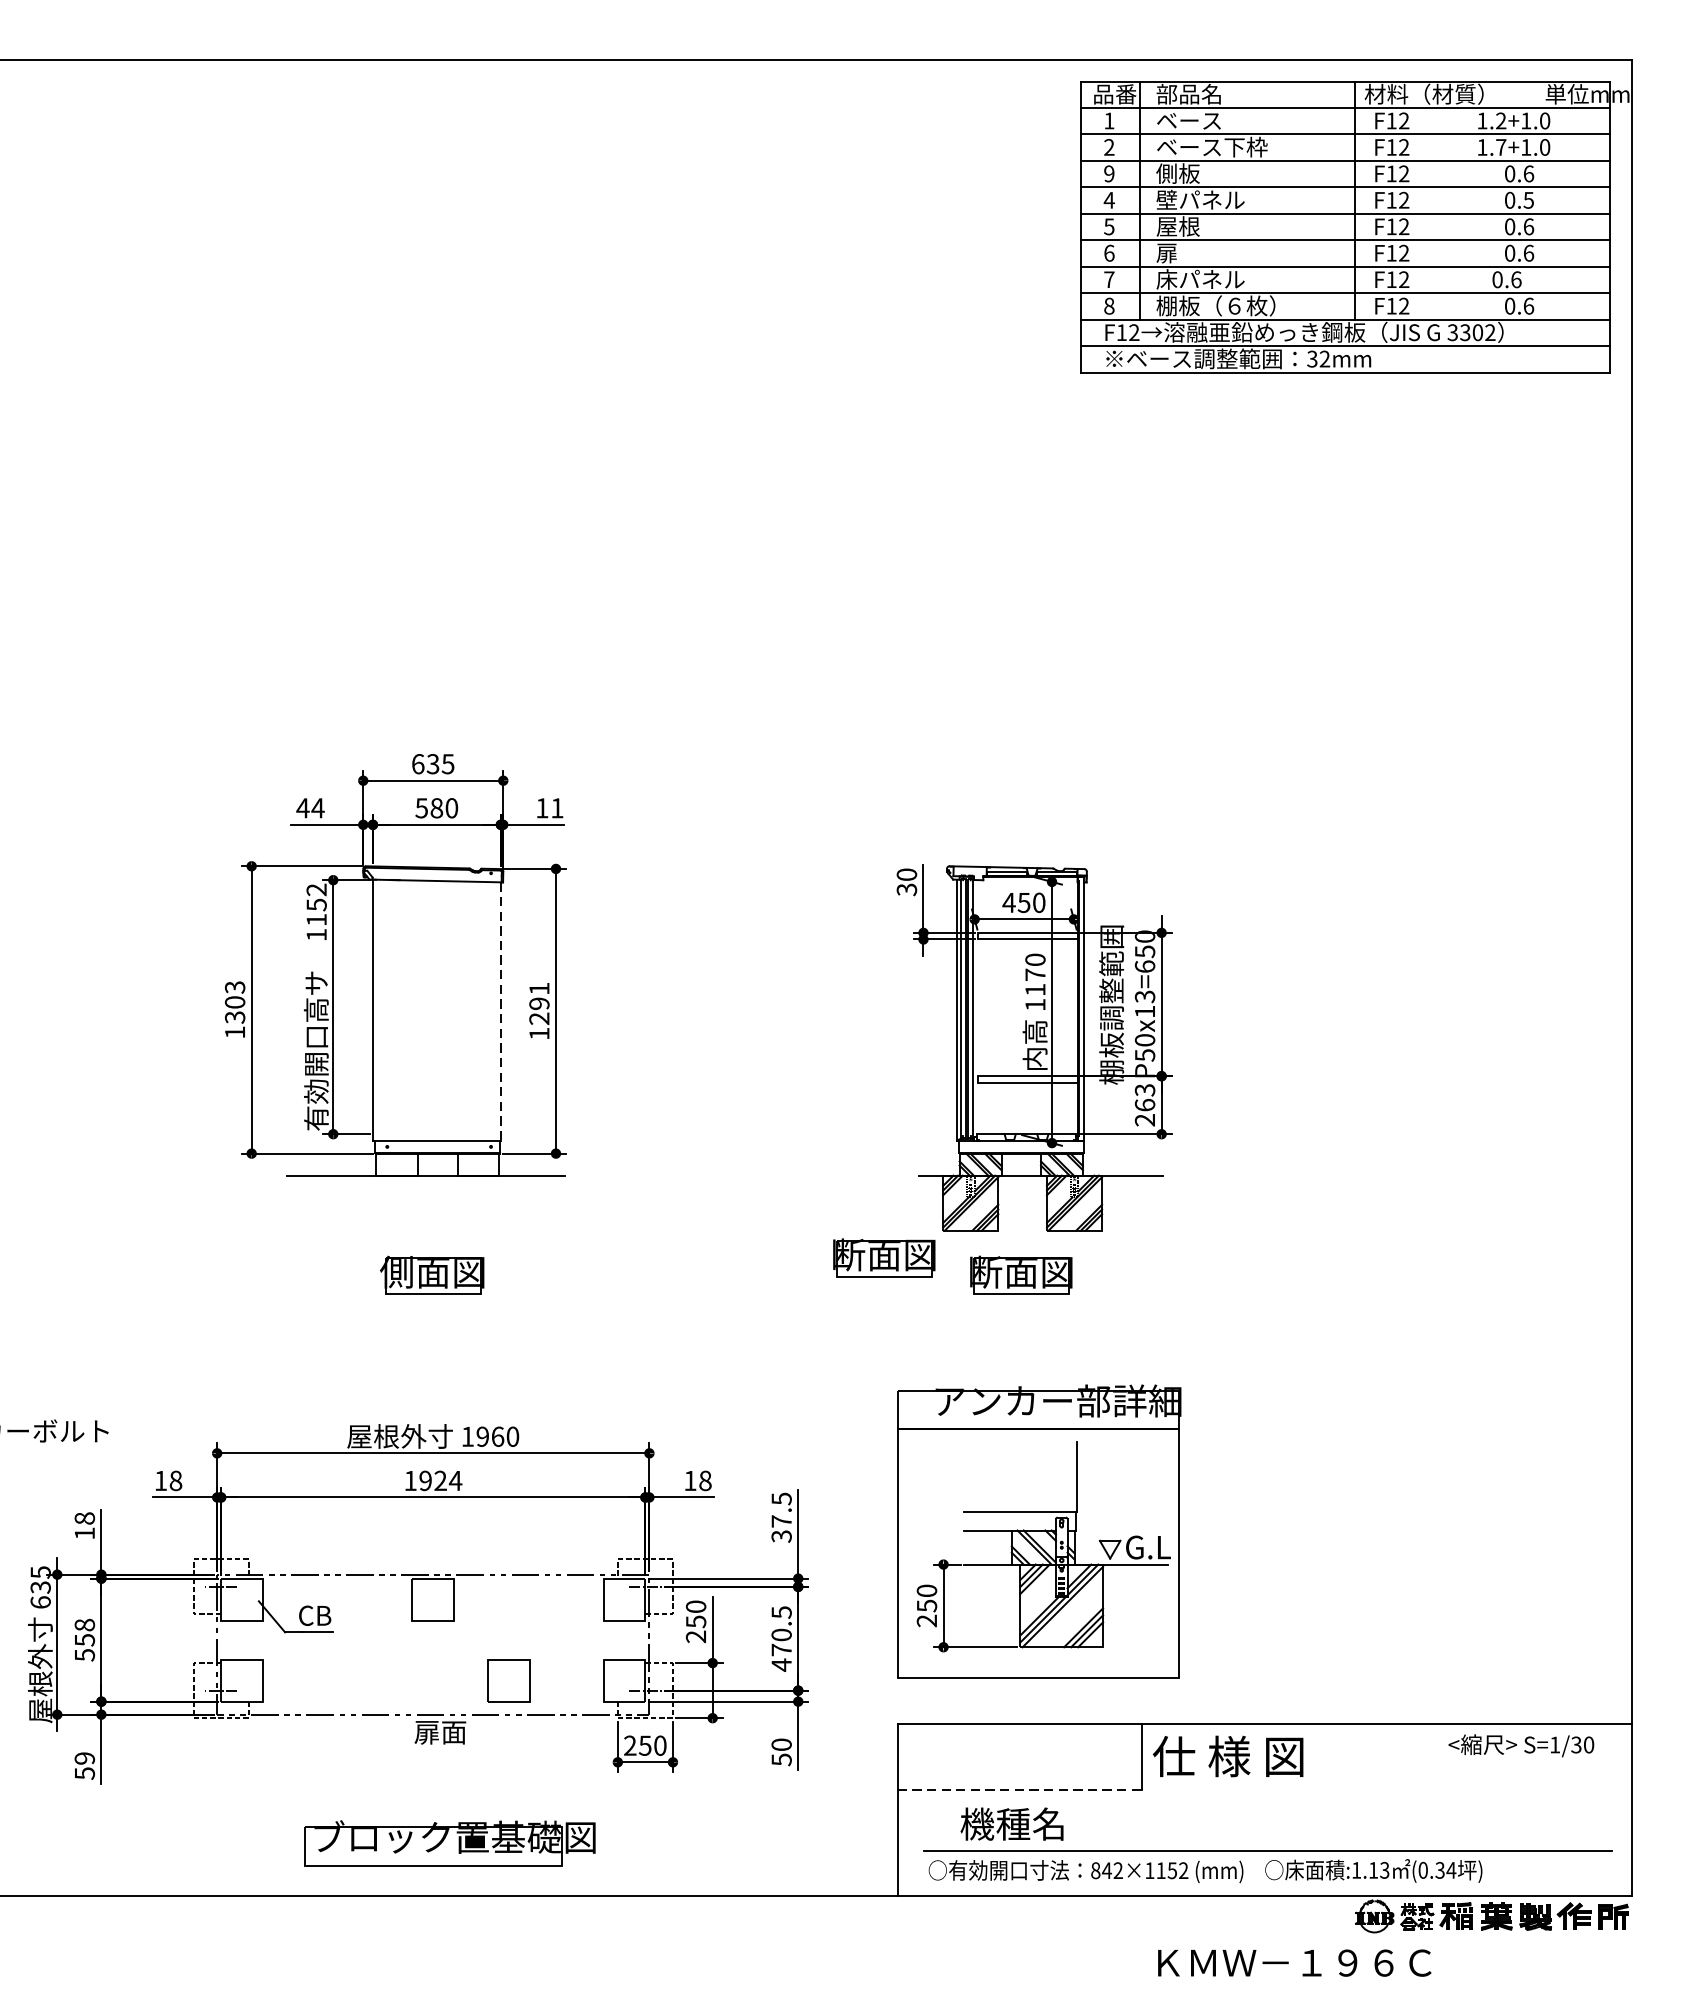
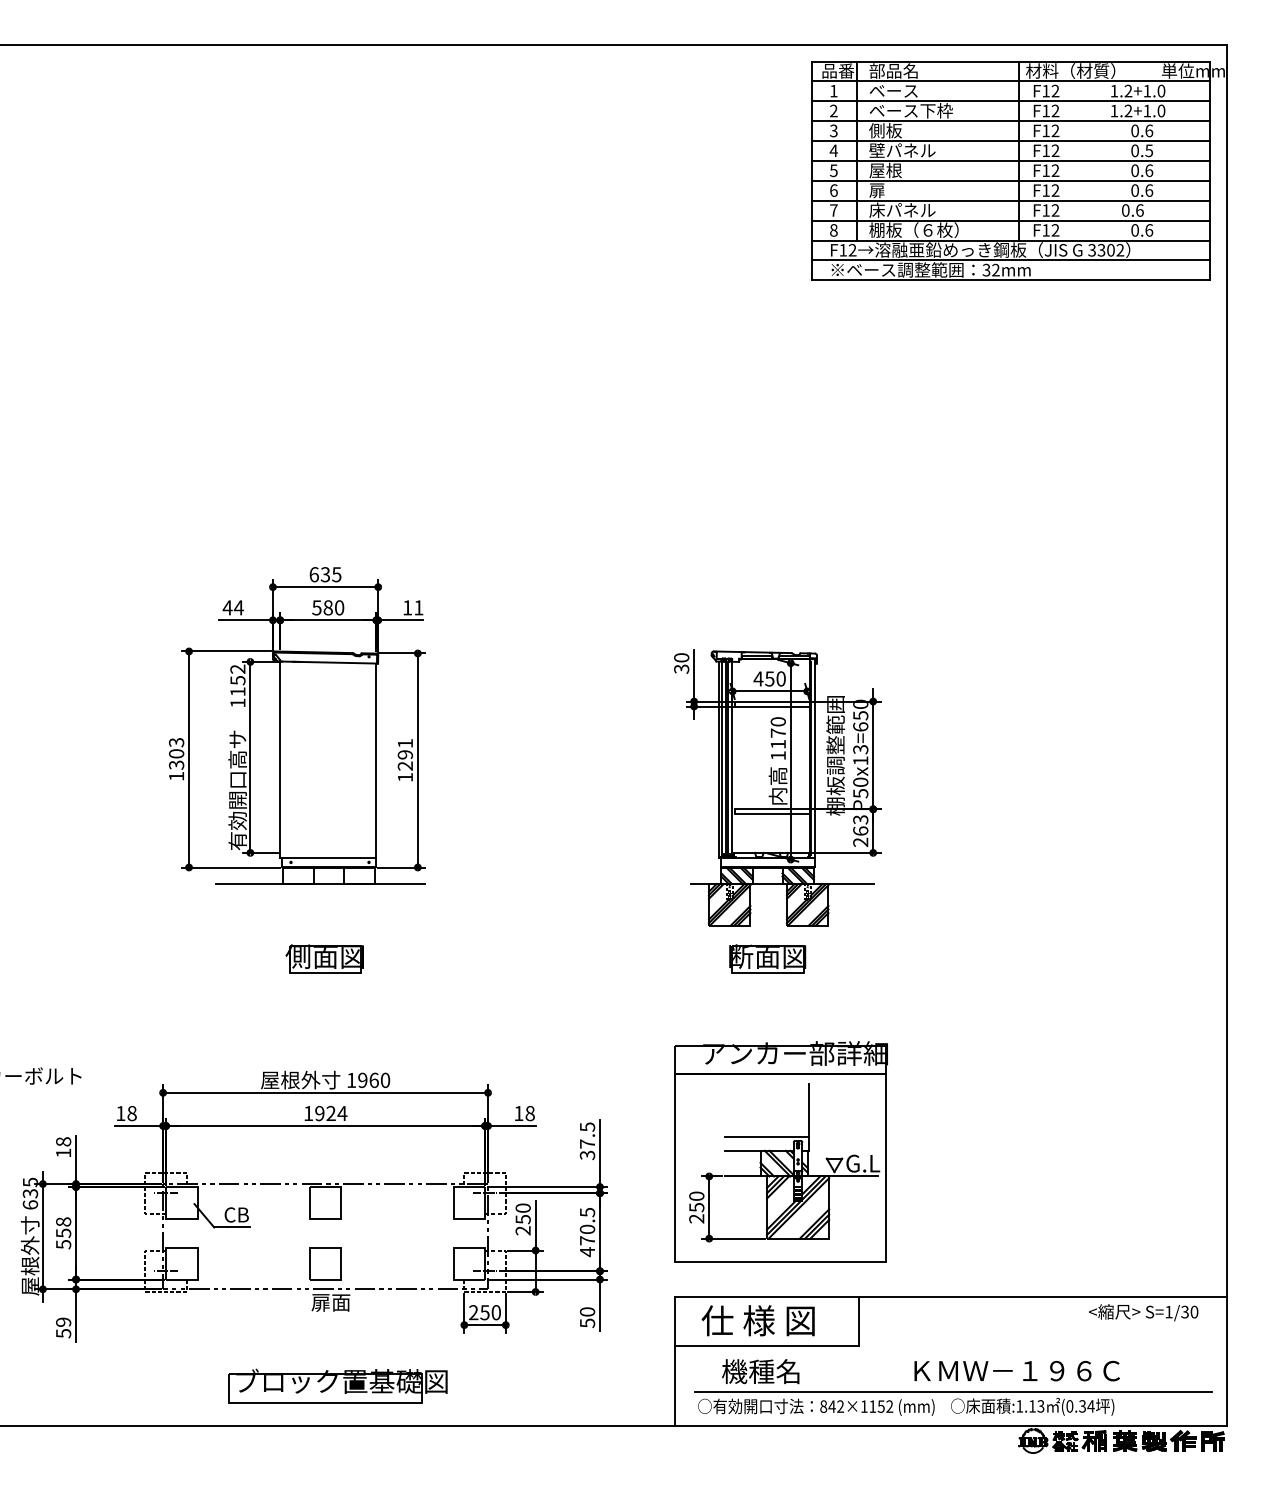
text: (1501, 146) -> (1128, 110), 1.7+1.0 -> 1.2+1.0
text: (1108, 173) -> (833, 130), 9 -> 3
line: (500, 1012) -> (376, 761), dashed -> solid
part: (884, 1257) -> (664, 945), removed
part: (508, 1680) -> (325, 1263), moved
text: (1227, 1756) -> (757, 1320), moved
line: (1021, 1790) -> (767, 1346), dashed -> solid
text: (1293, 1962) -> (1016, 1370), moved

